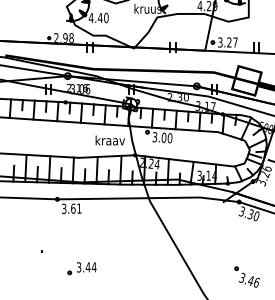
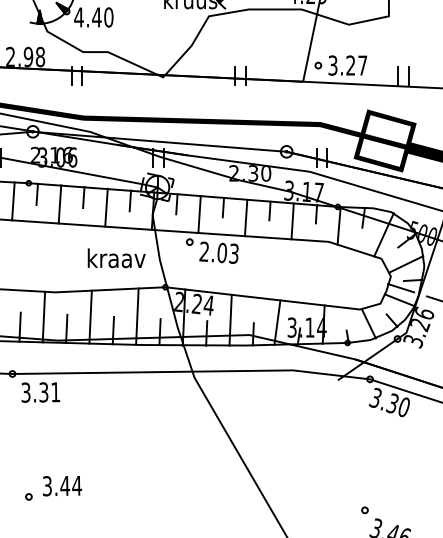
text: (162, 137) -> (219, 252), 3.00 -> 2.03
text: (73, 208) -> (44, 391), 3.61 -> 3.31
part: (81, 268) -> (52, 488), moved

